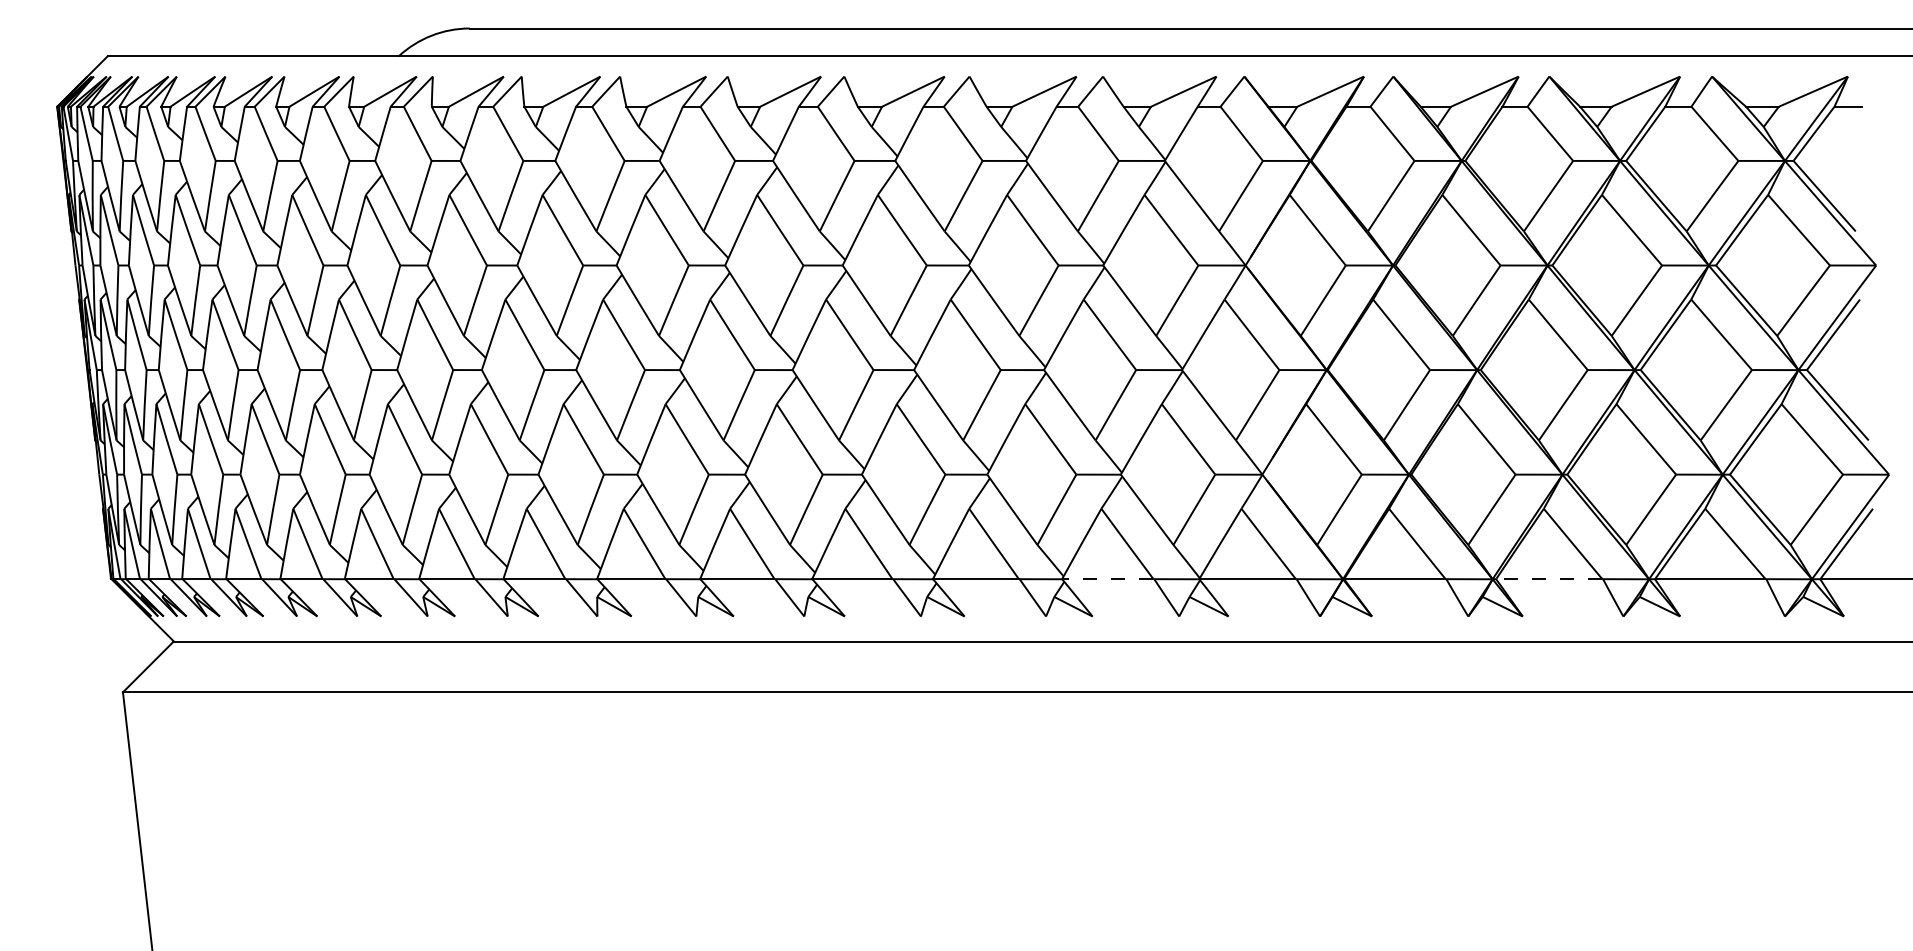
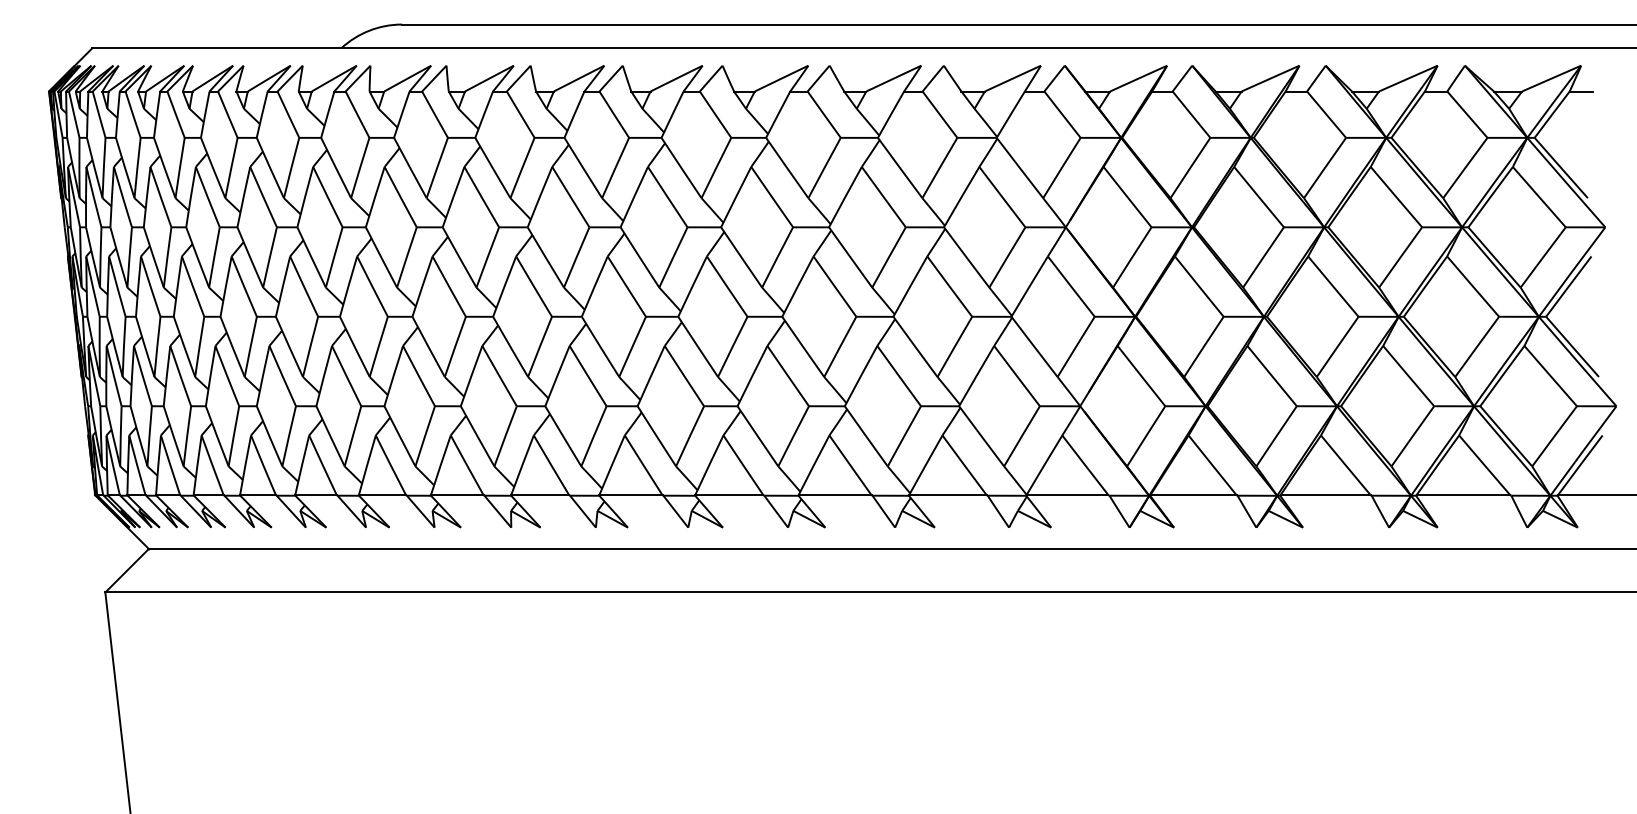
line: (1107, 578) -> (947, 495), dashed -> solid
line: (1549, 578) -> (1325, 495), dashed -> solid

